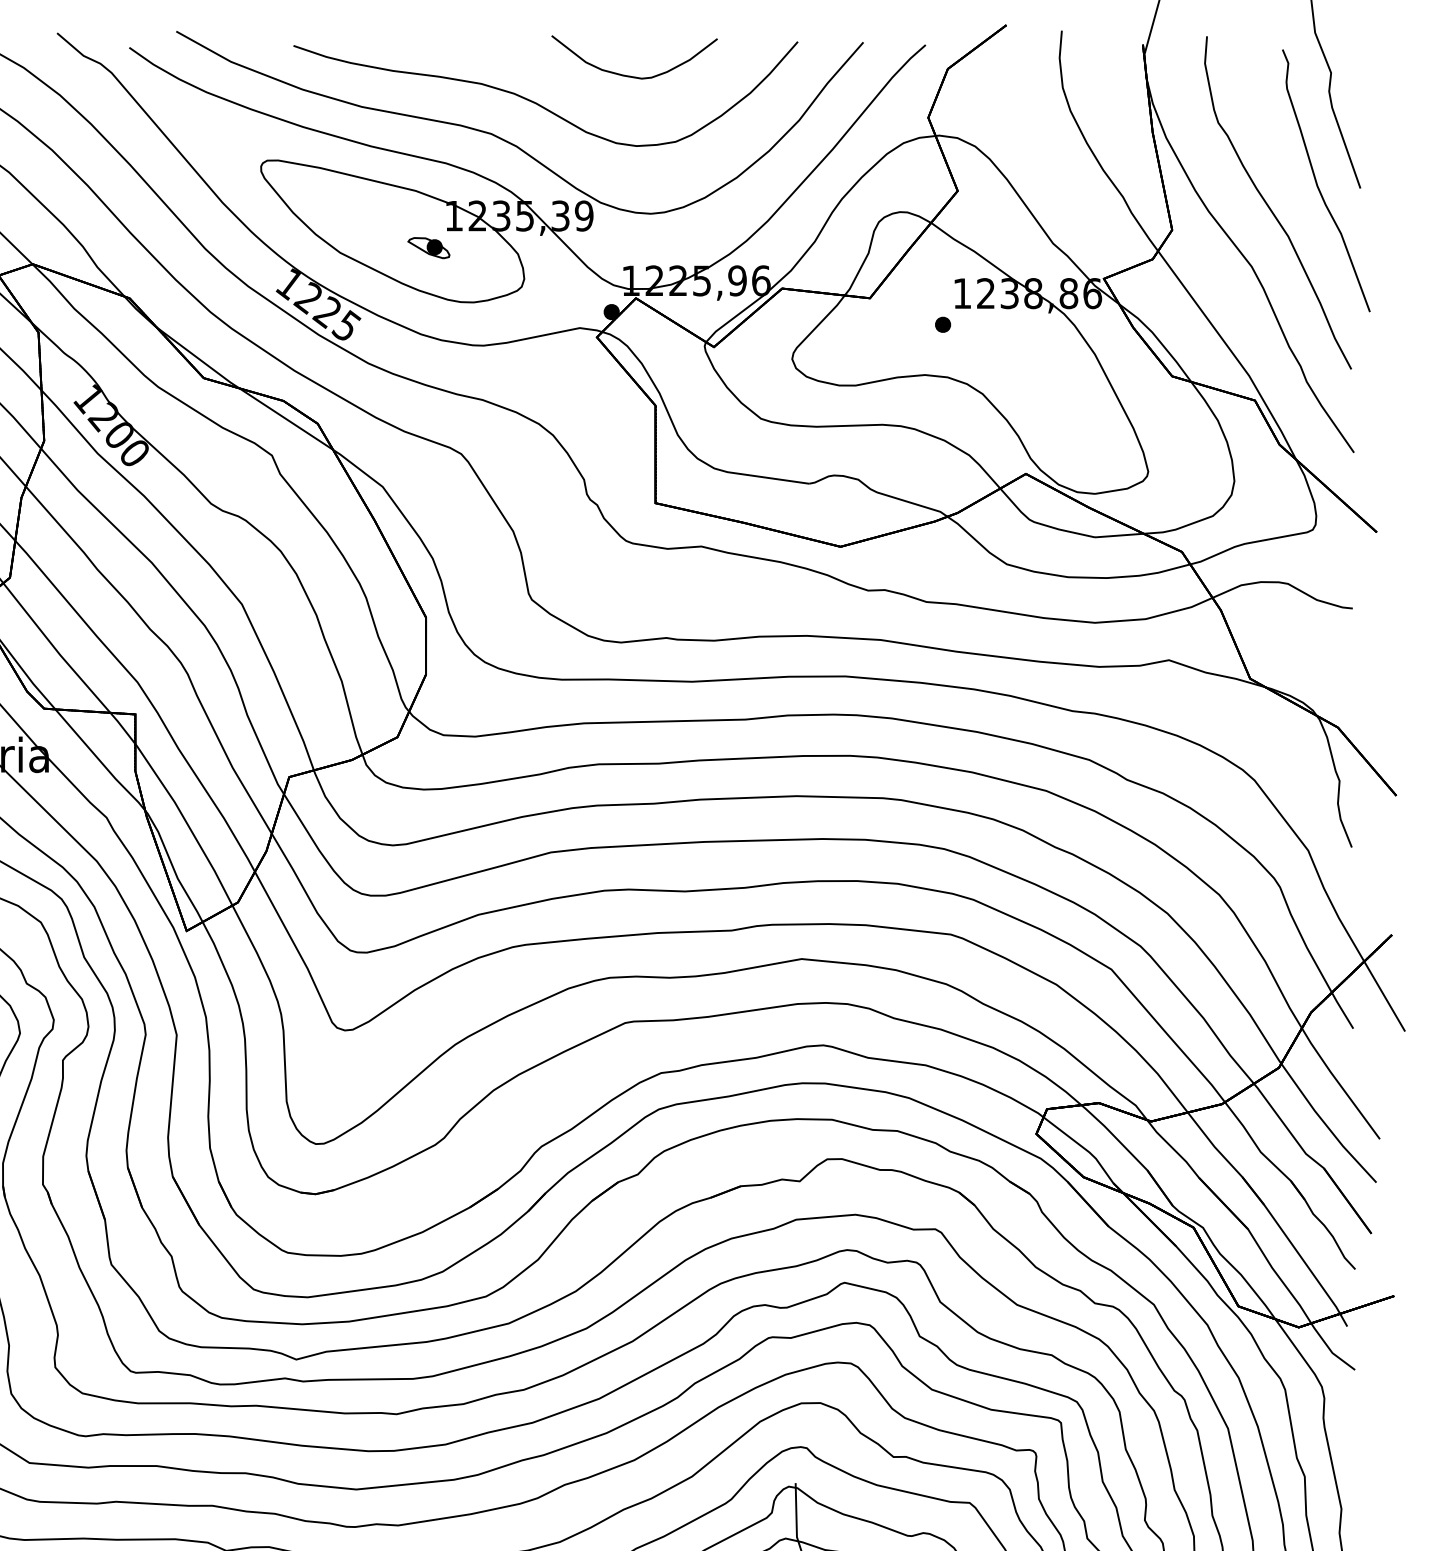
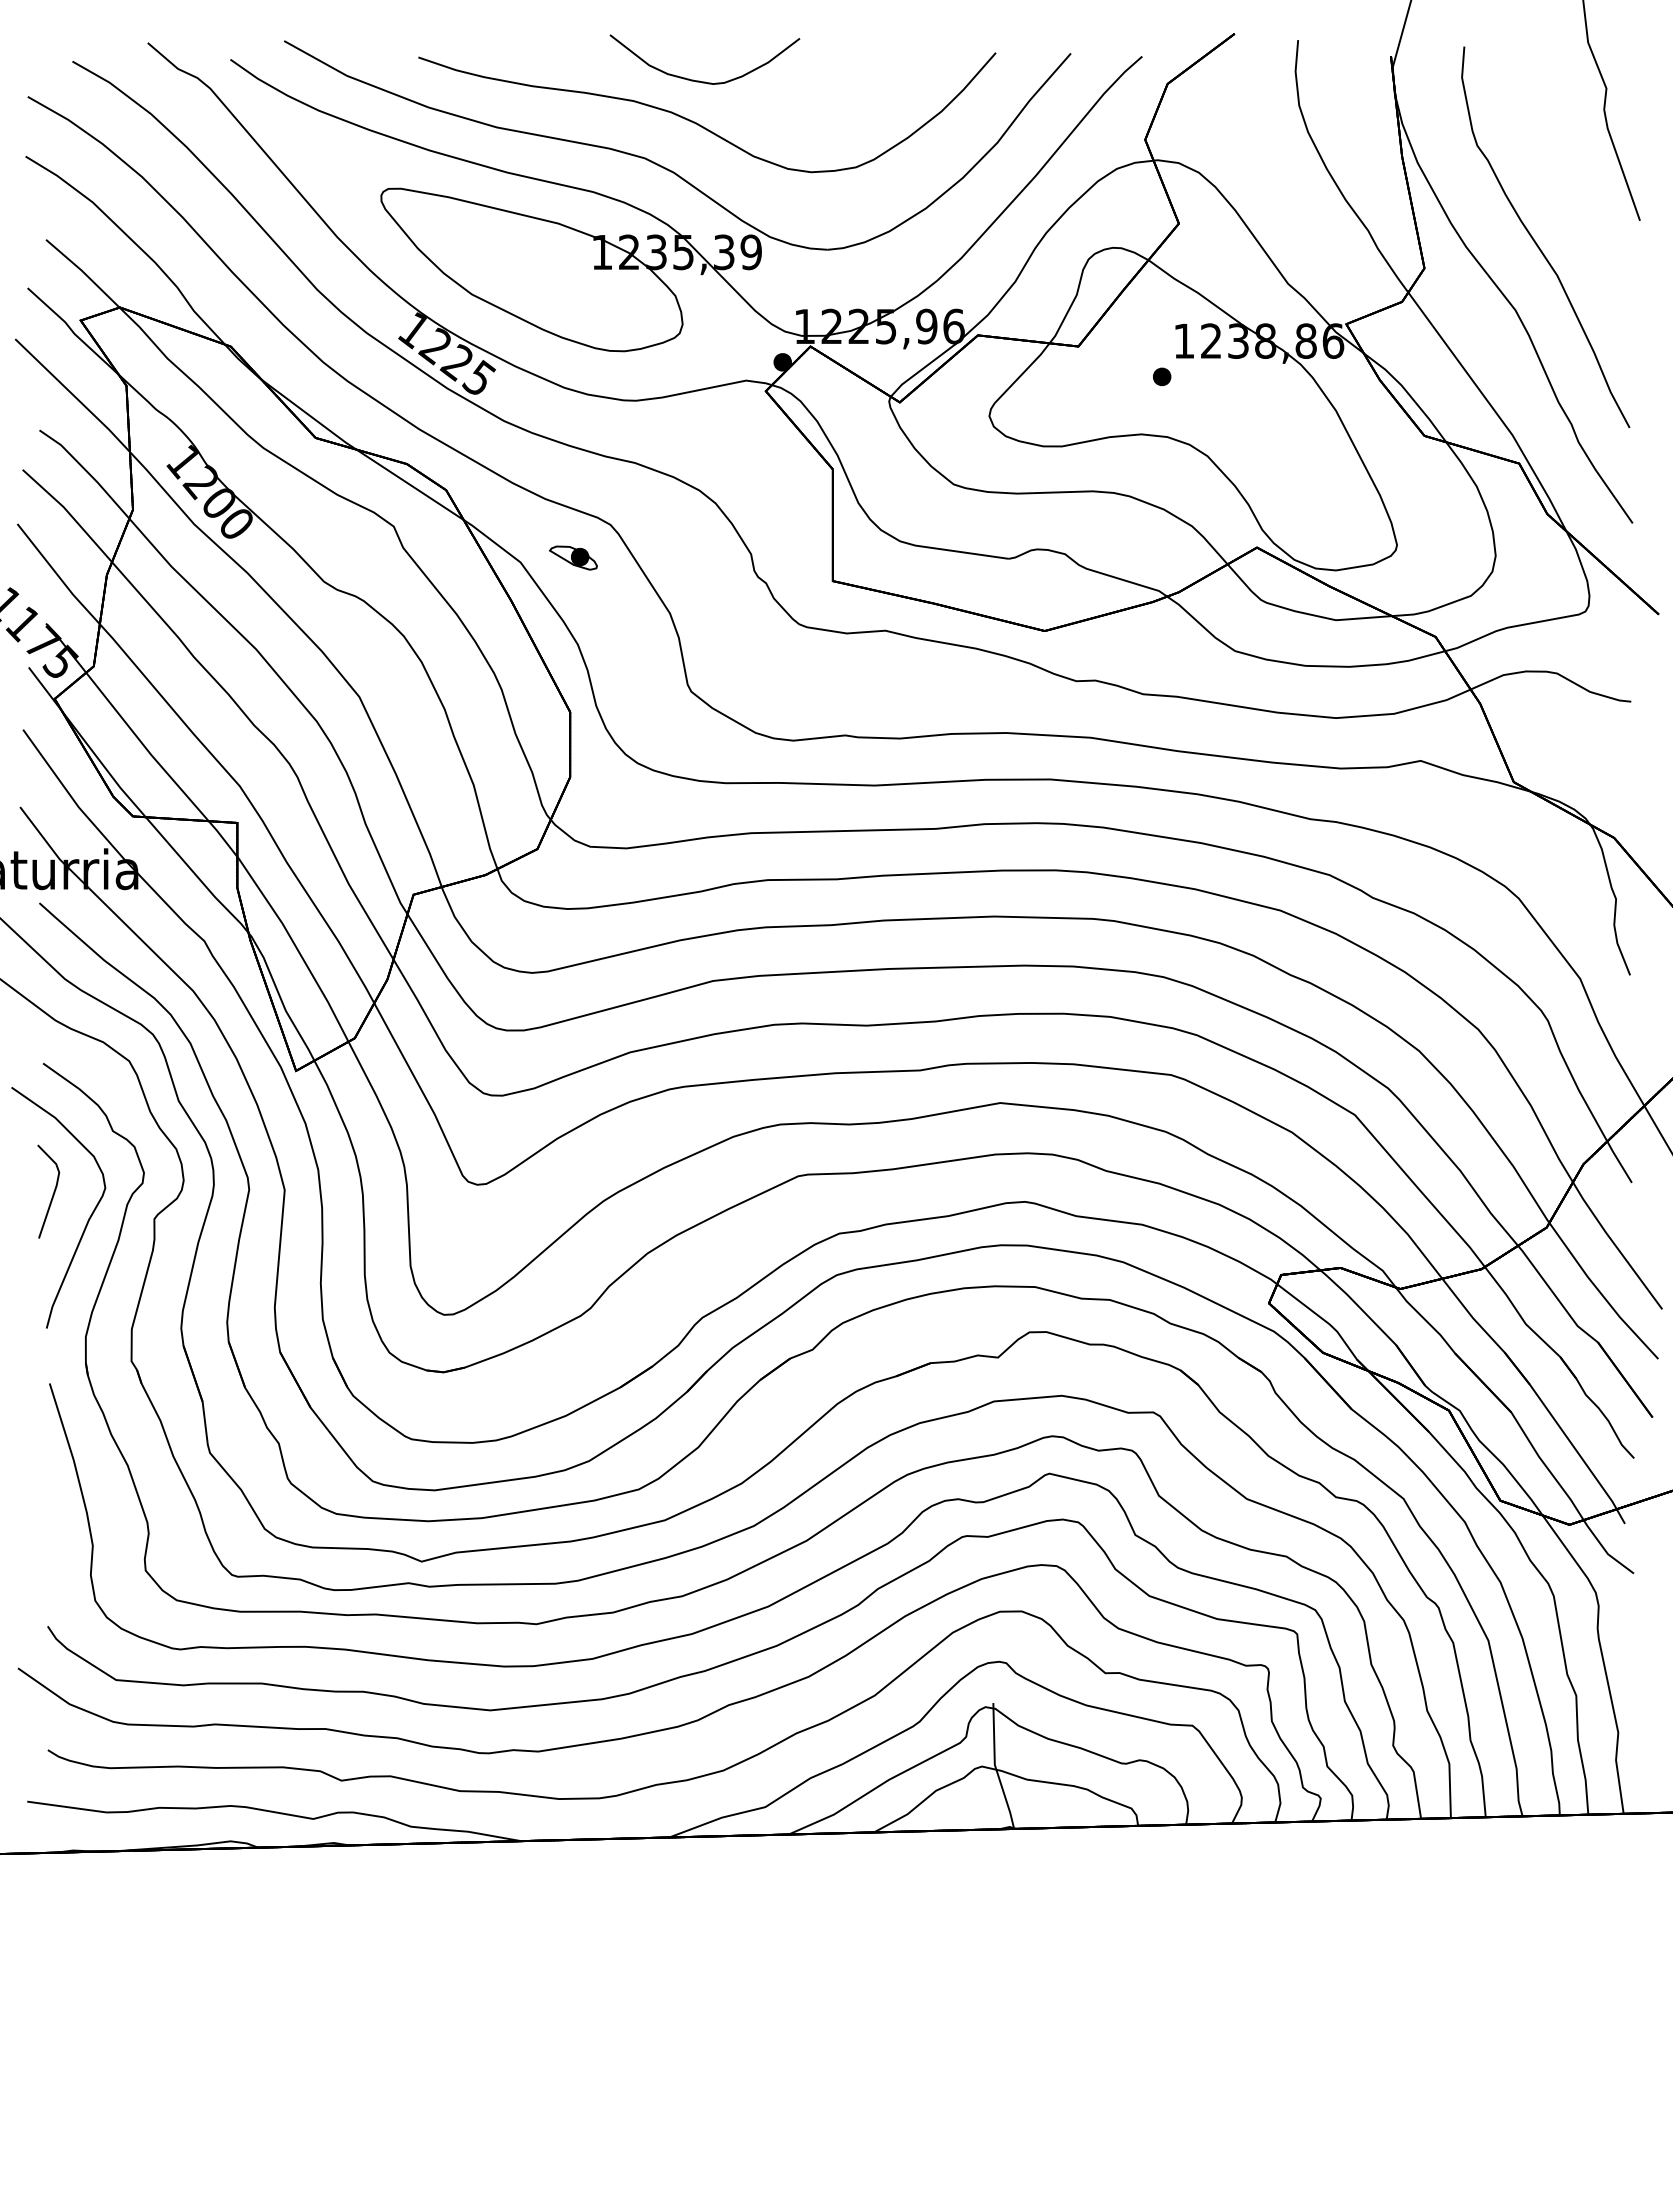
curve: (629, 75) -> (699, 80), moved
curve: (1317, 182) -> (1590, 213), removed
part: (428, 247) -> (573, 557), moved

